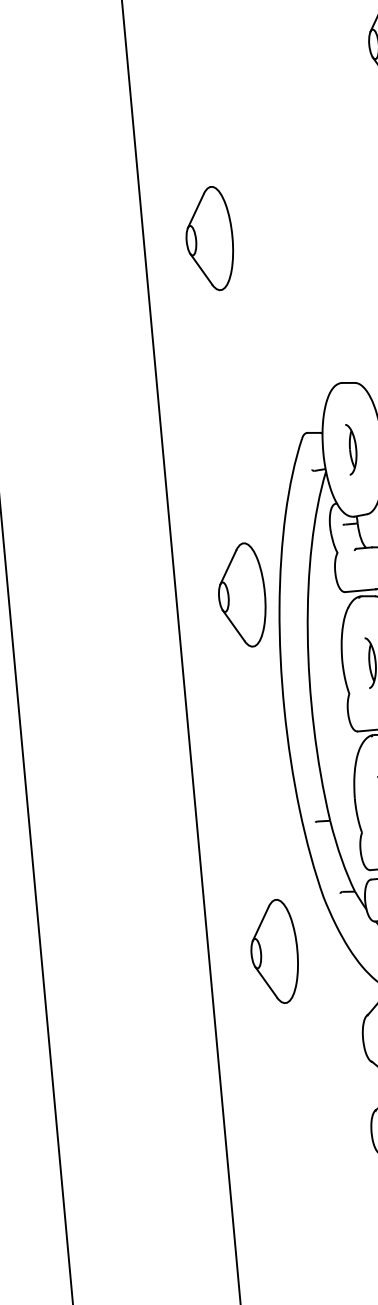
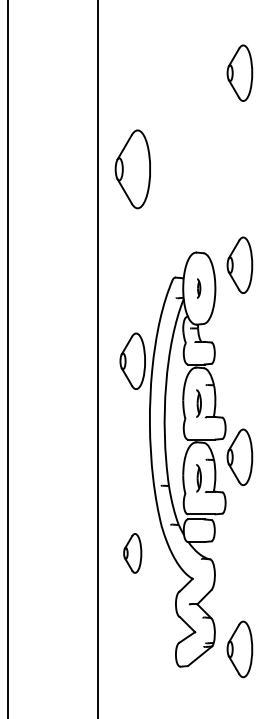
part: (208, 237) -> (132, 168), size x1.4
part: (351, 449) -> (198, 288), size x0.7
part: (273, 952) -> (132, 553), size x0.7

